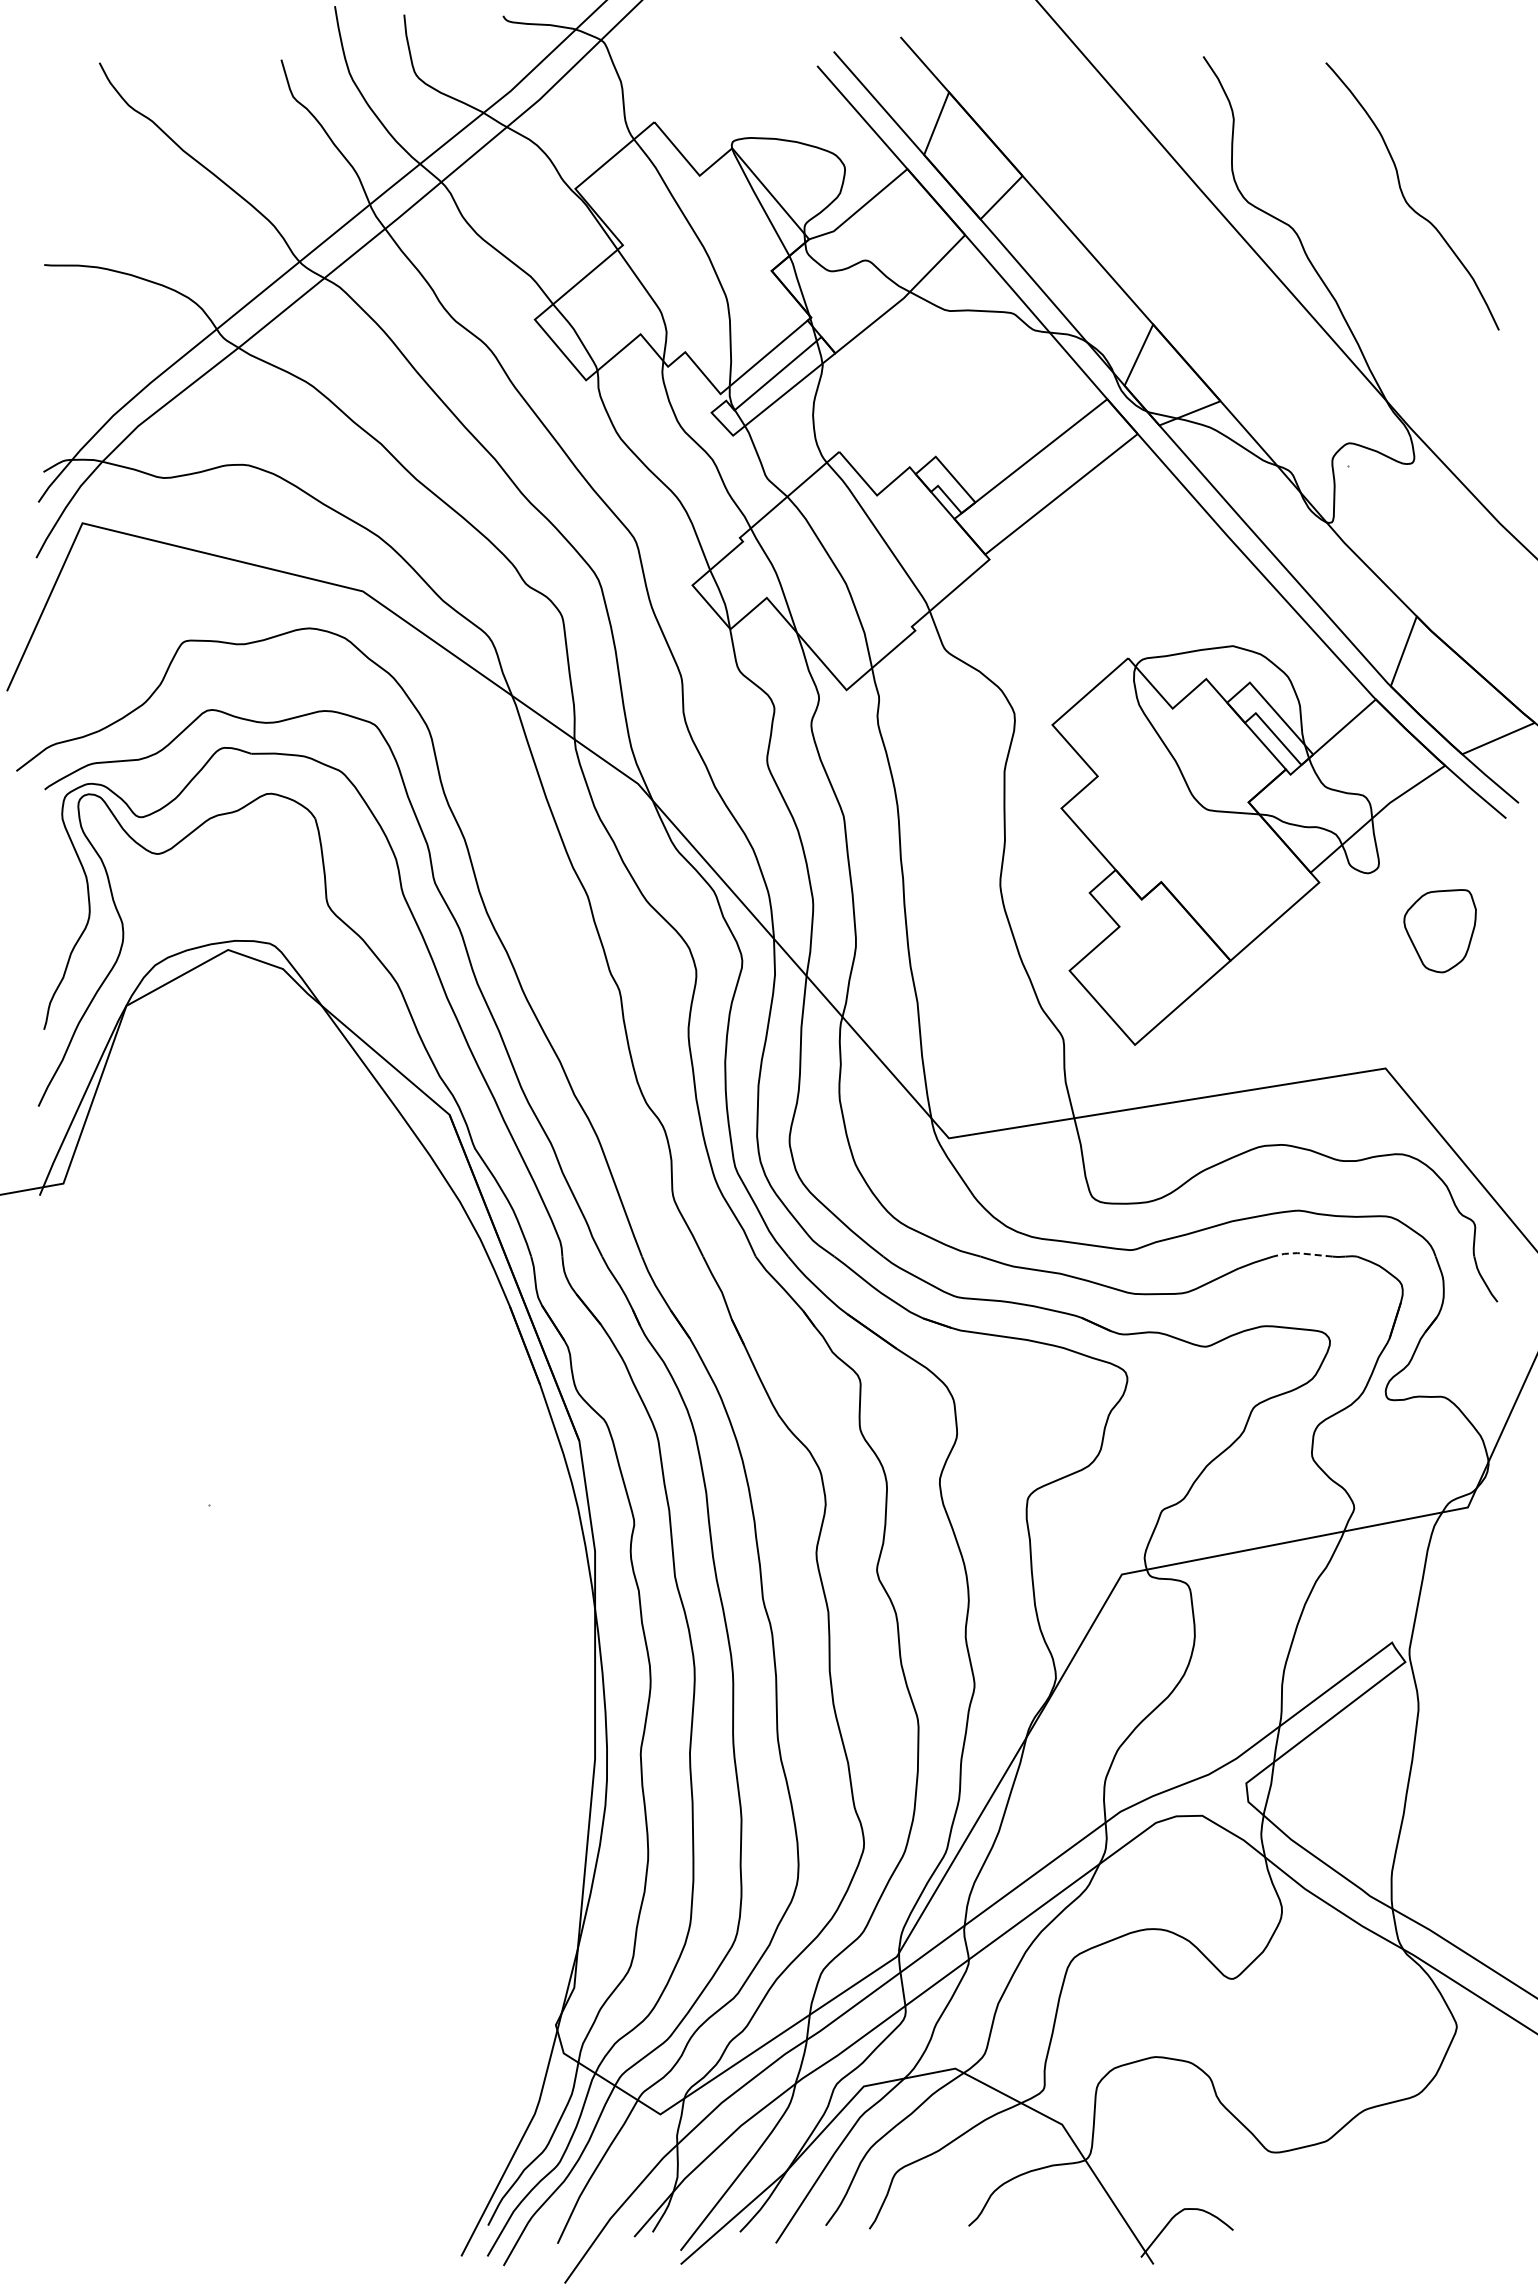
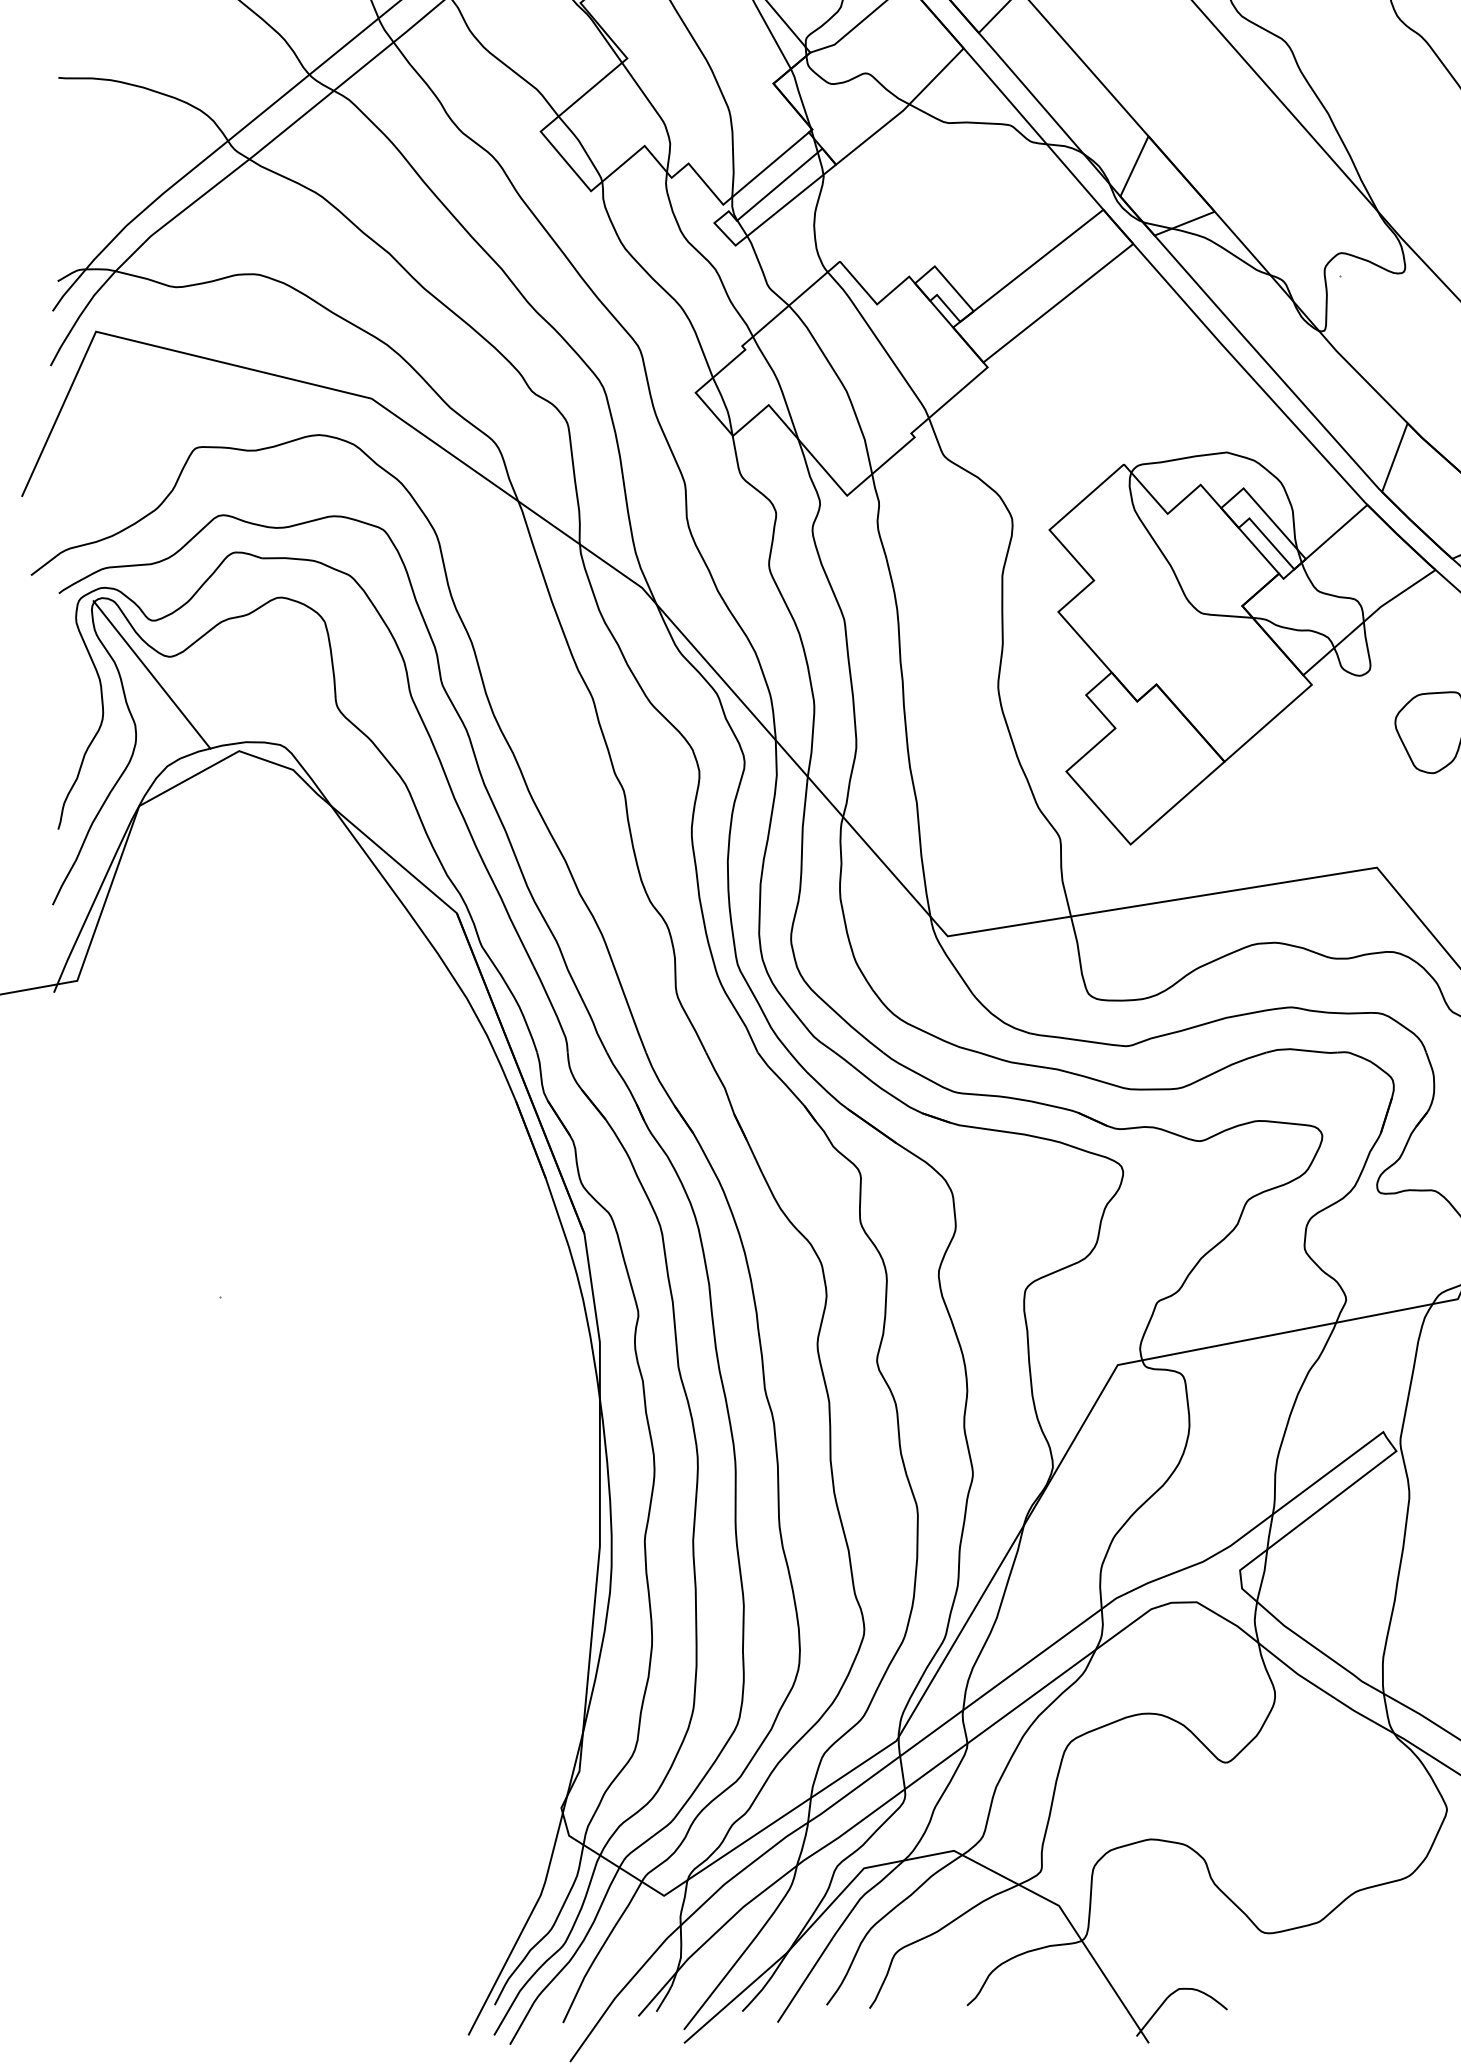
line: (139, 872) -> (152, 675), added
line: (1301, 1253) -> (1294, 1049), dashed -> solid

